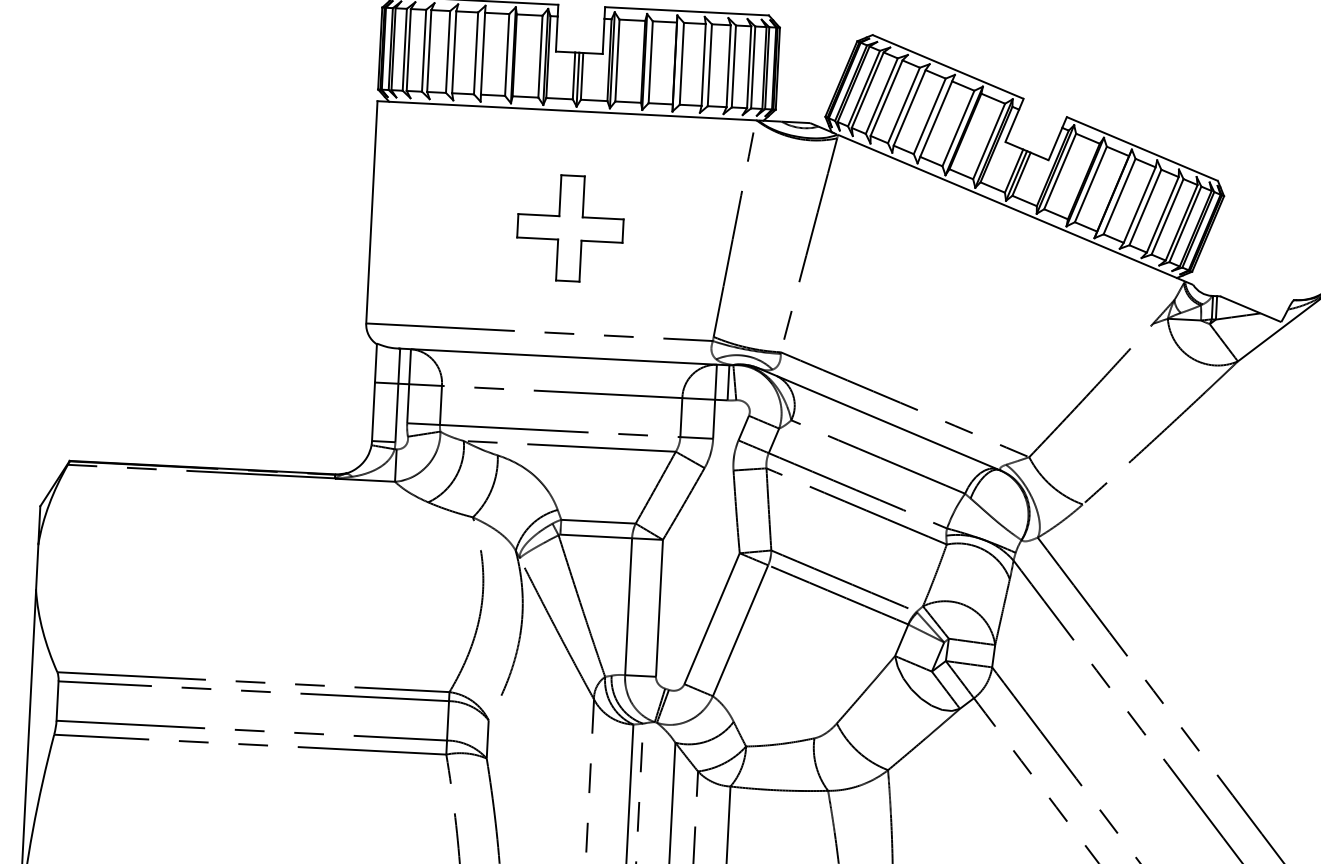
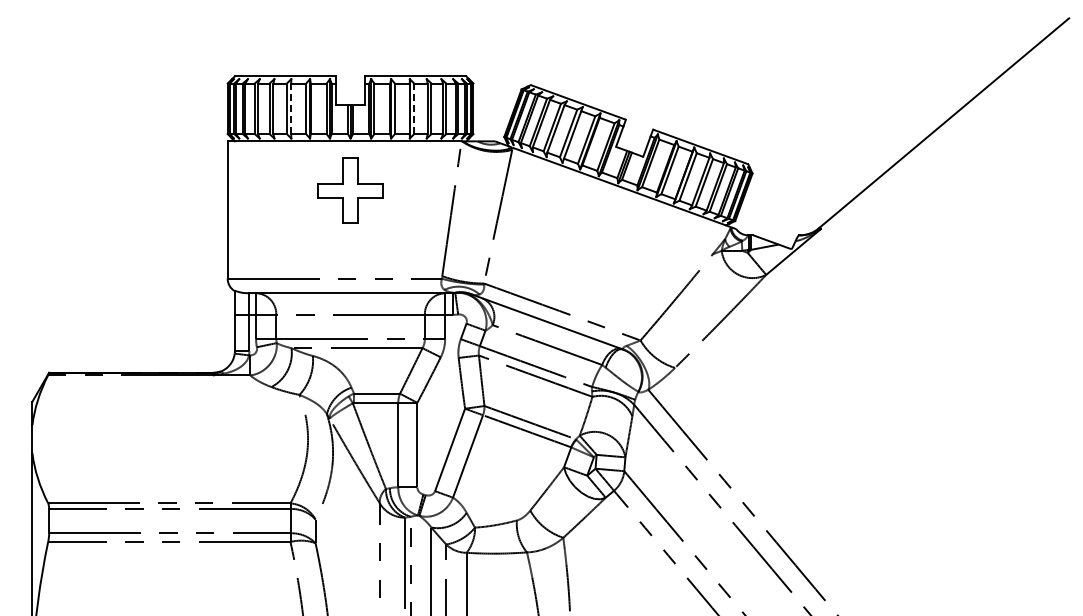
line: (483, 53) -> (291, 108), solid -> dashed
line: (682, 63) -> (414, 108), solid -> dashed
part: (570, 227) -> (350, 190), moved

